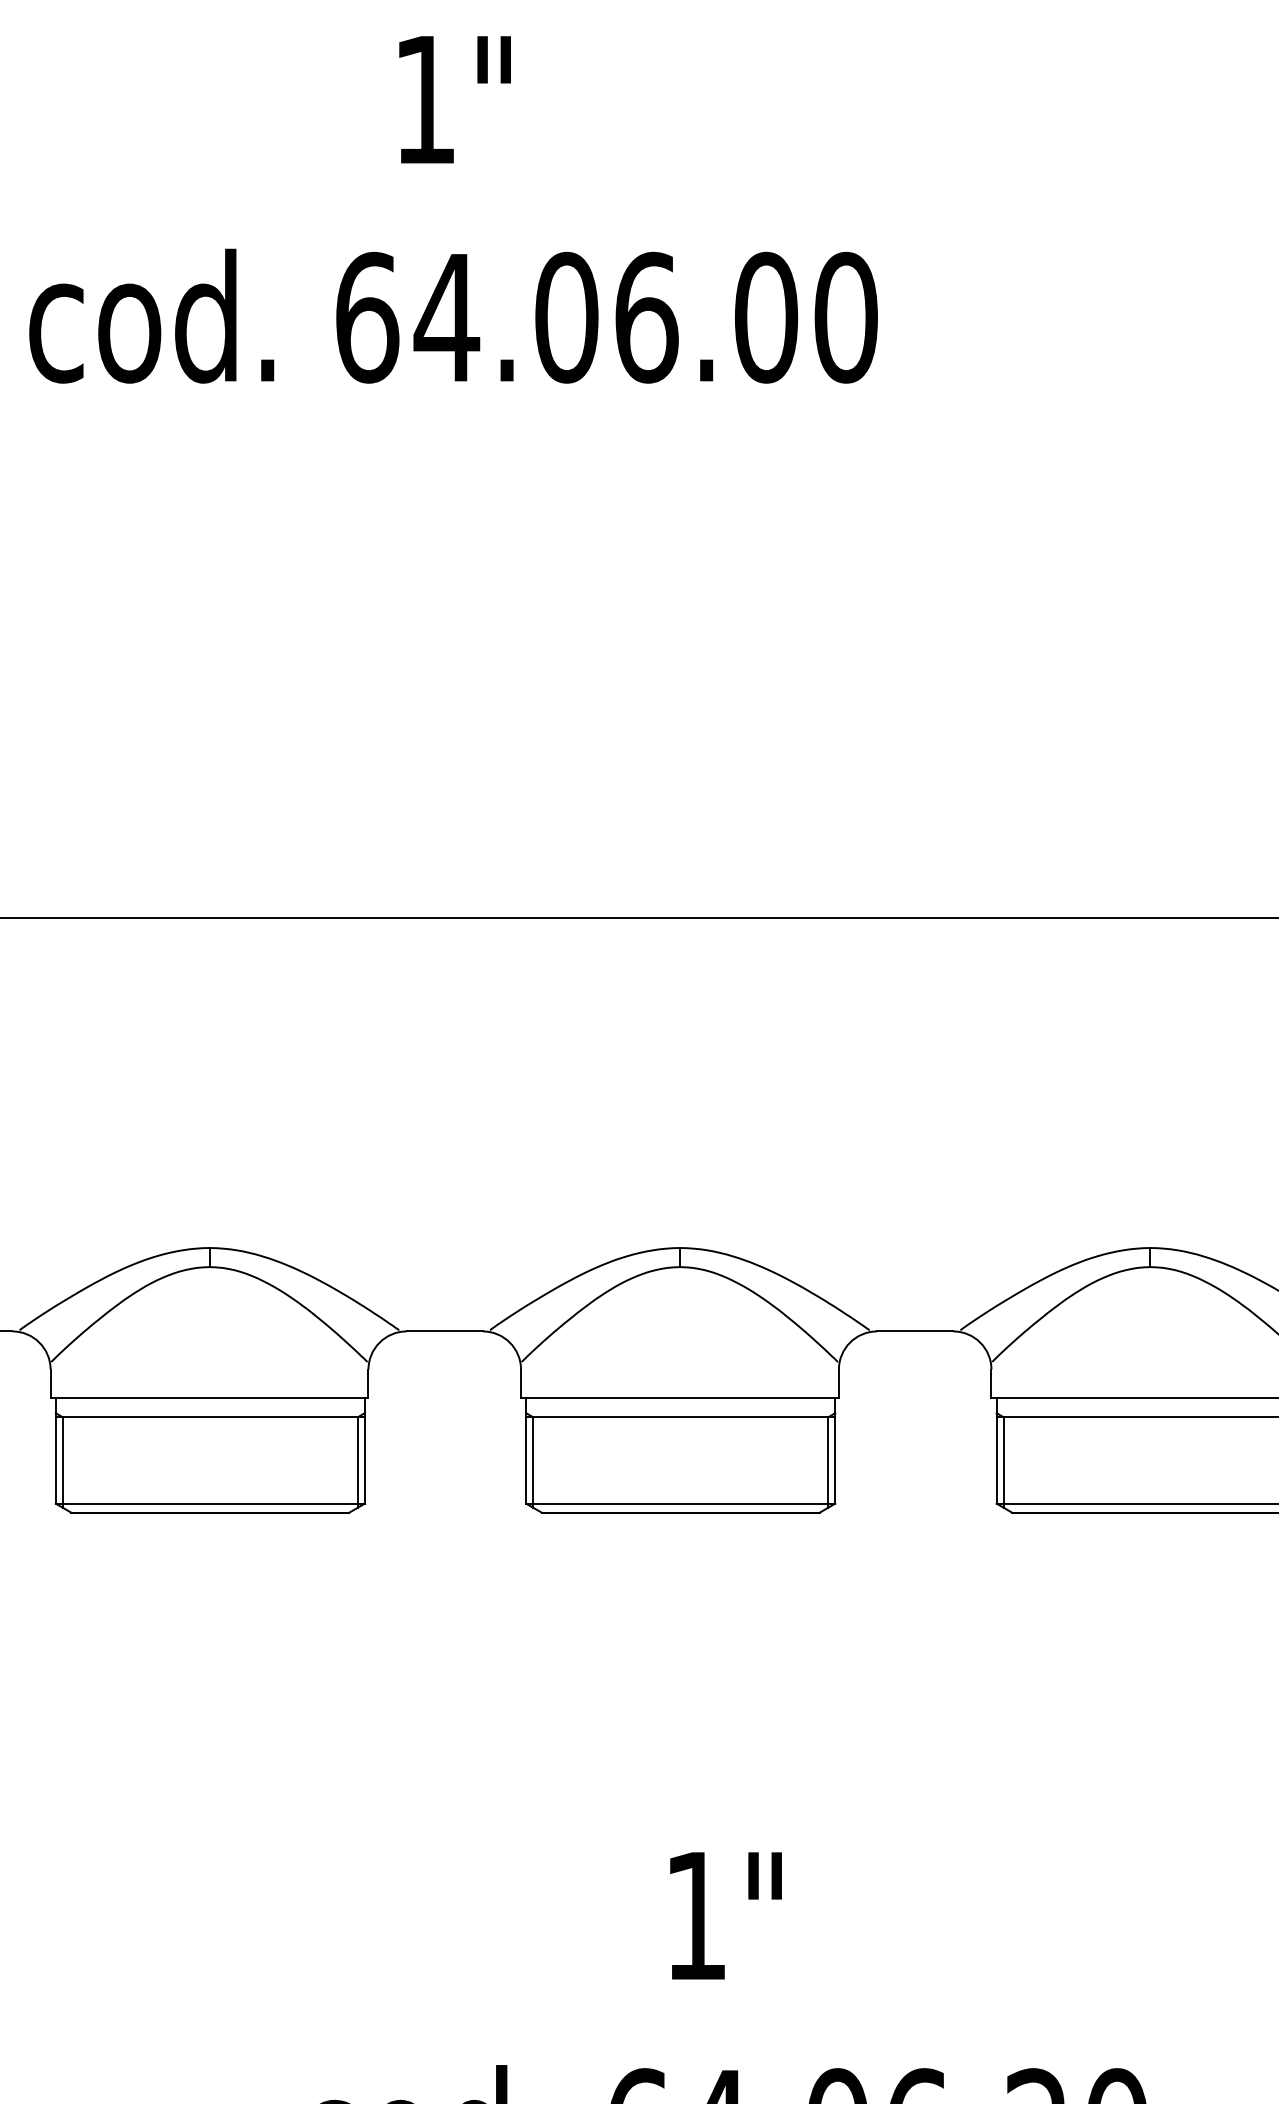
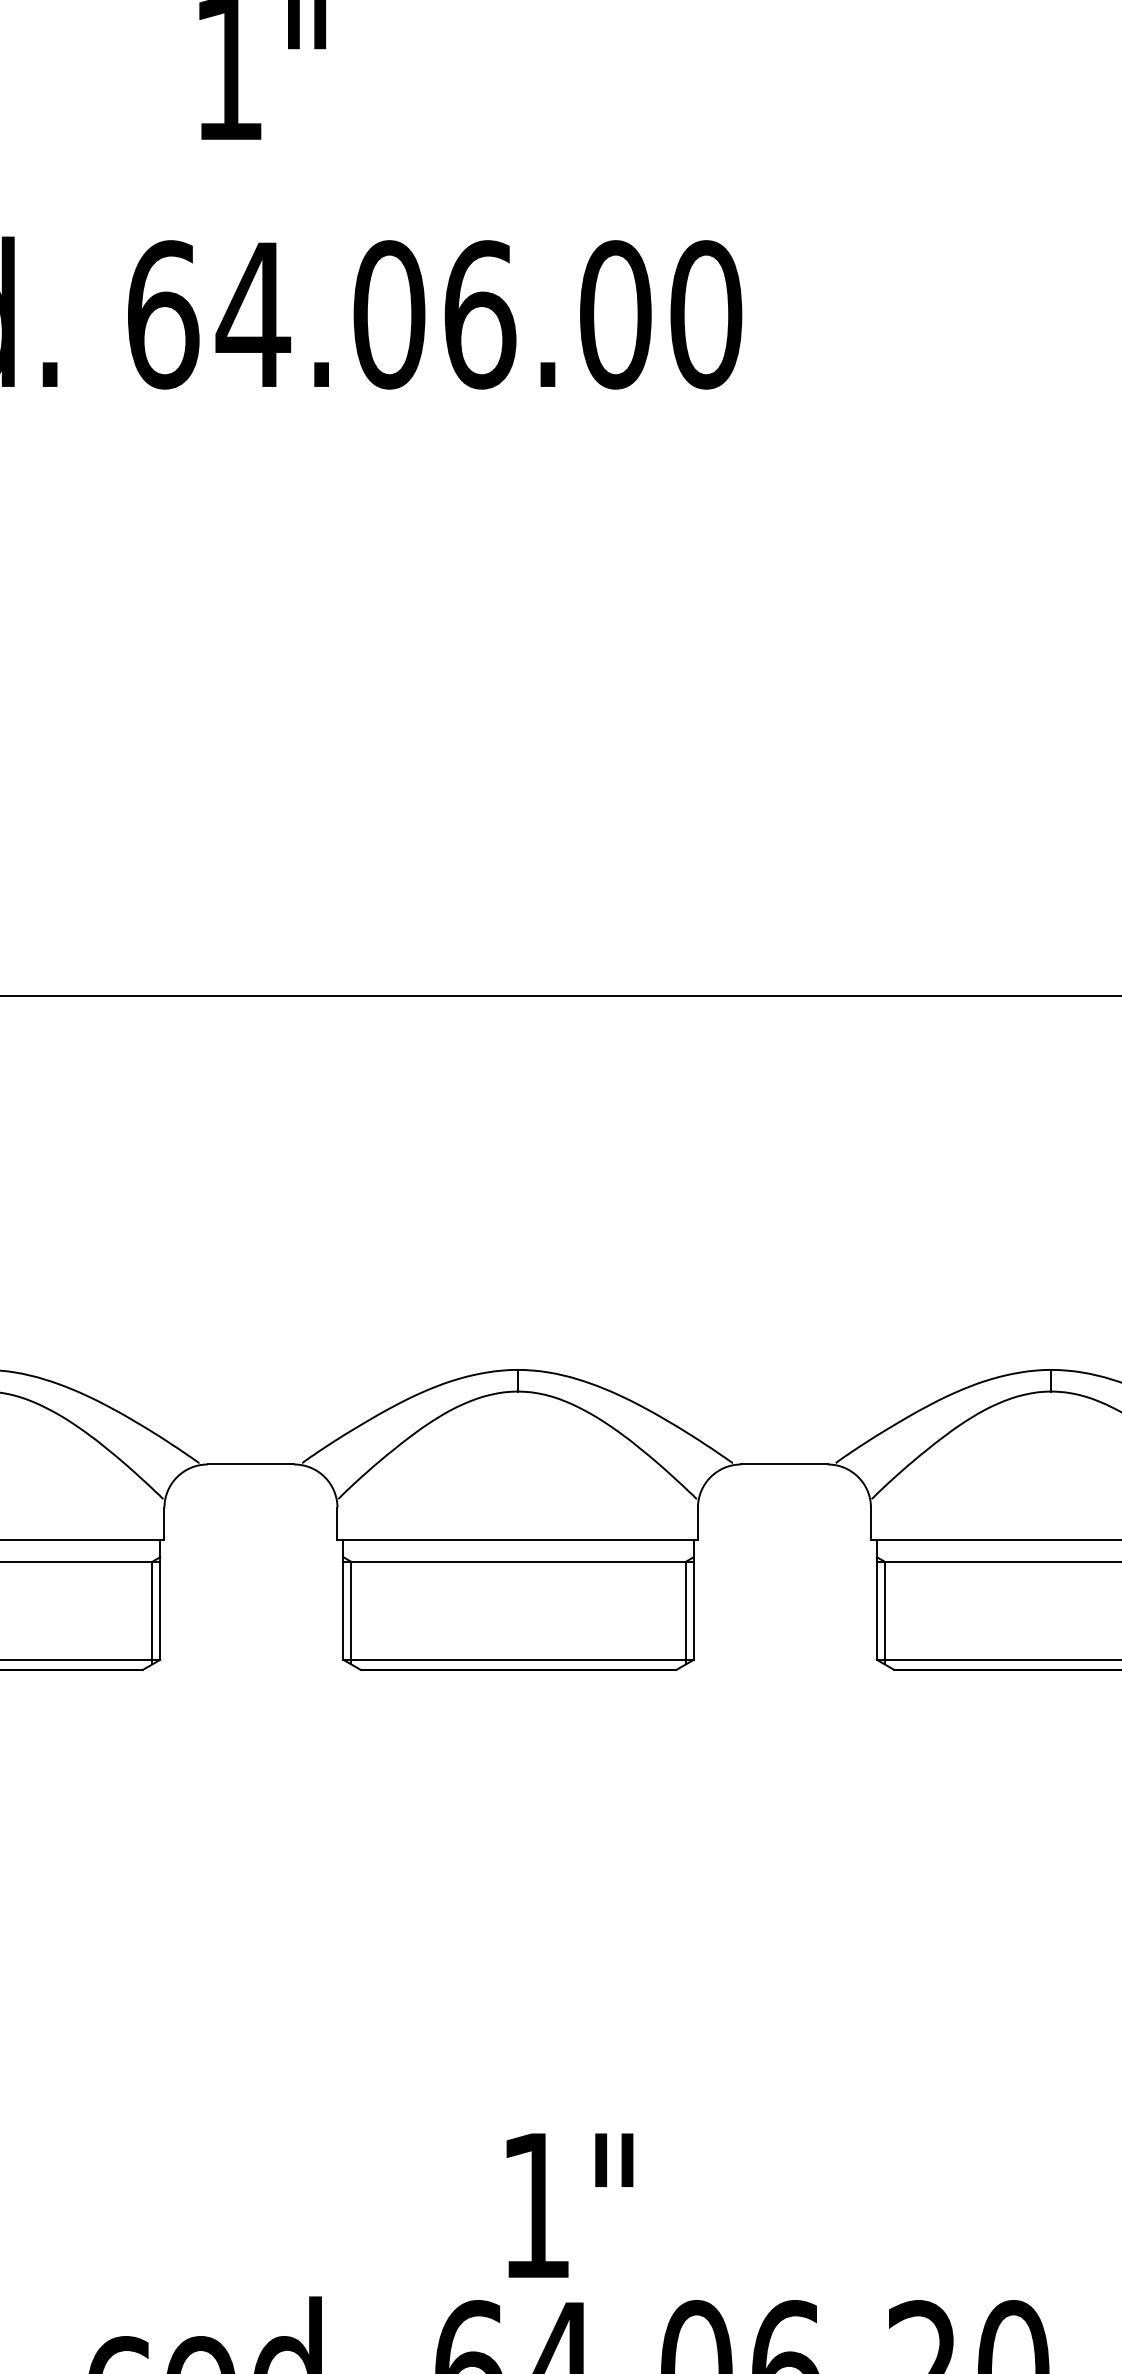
text: (725, 1915) -> (569, 2205), moved

